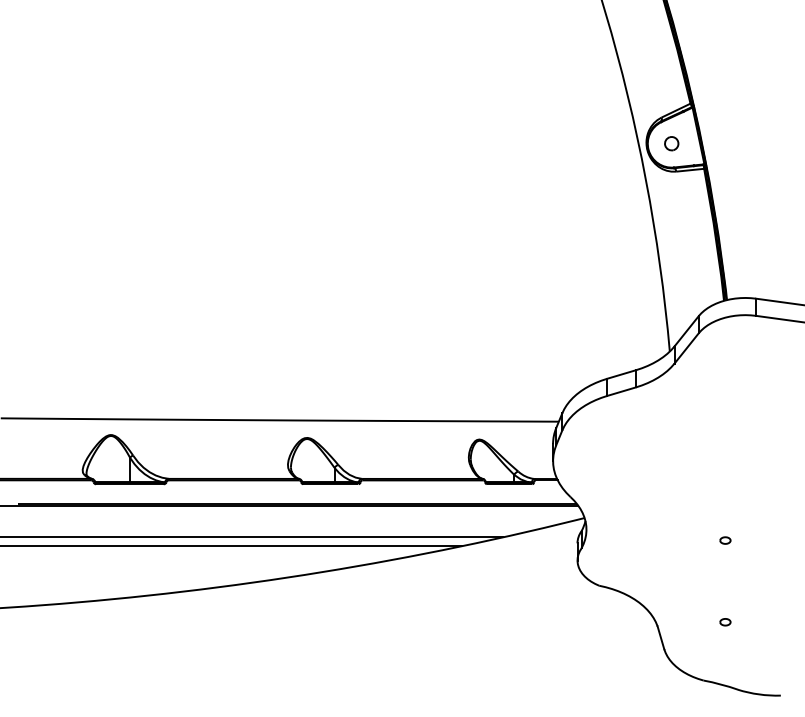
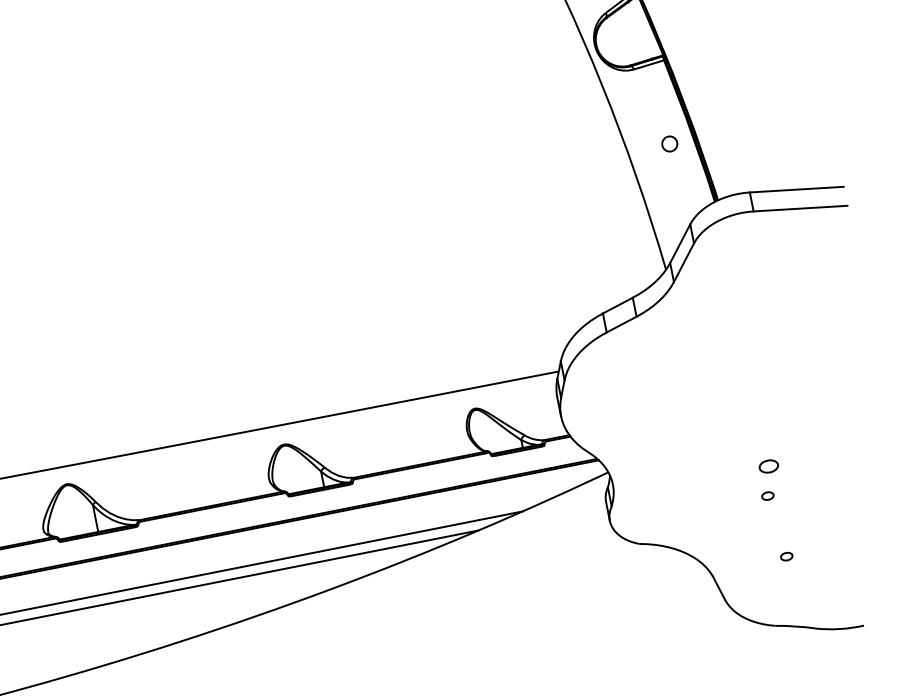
part: (671, 143) -> (669, 143), moved
part: (725, 540) -> (768, 466), size x1.6
part: (719, 566) -> (768, 496), added

